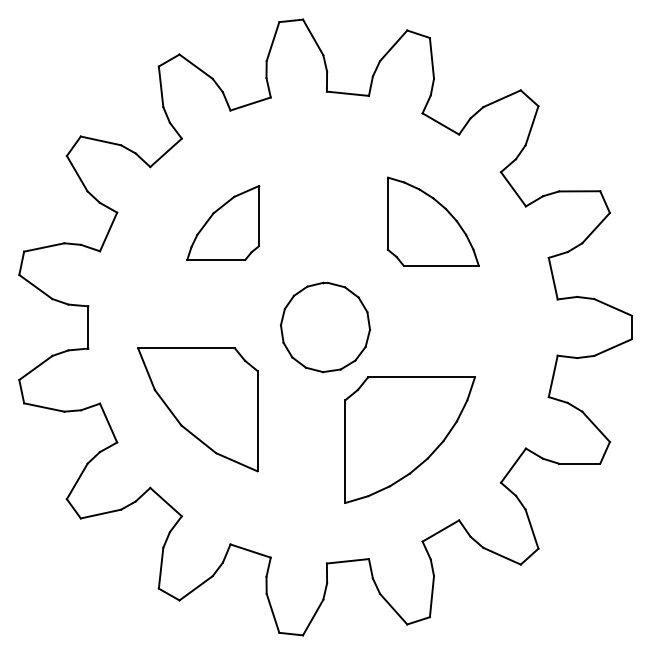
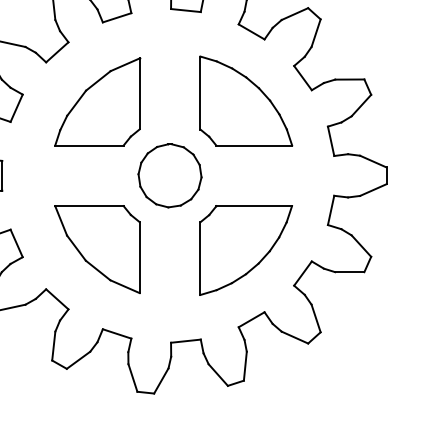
part: (433, 221) -> (246, 100), size x1.43
part: (223, 222) -> (97, 101), size x1.67
part: (197, 409) -> (97, 249), moved
part: (409, 439) -> (245, 250), moved

